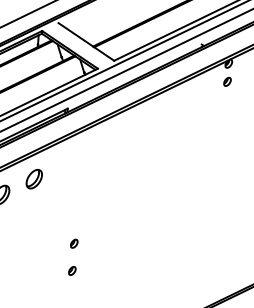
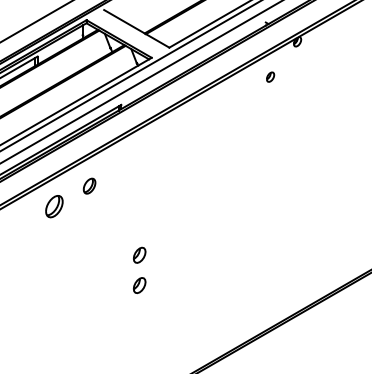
part: (227, 81) -> (270, 76), moved
part: (34, 178) -> (89, 185), size x0.7
part: (73, 243) -> (138, 254), size x1.6
part: (71, 270) -> (138, 285), size x1.6

